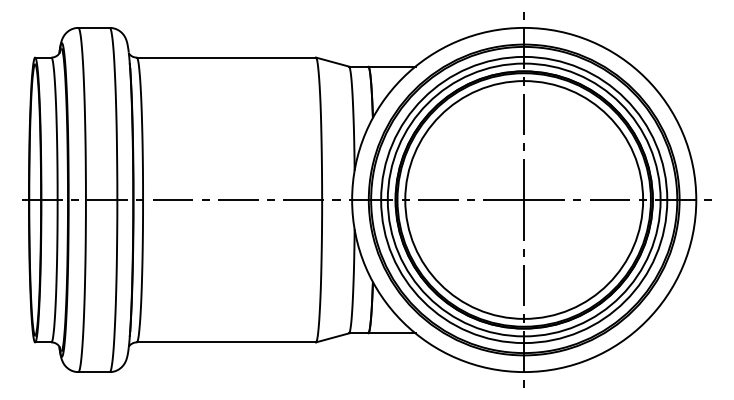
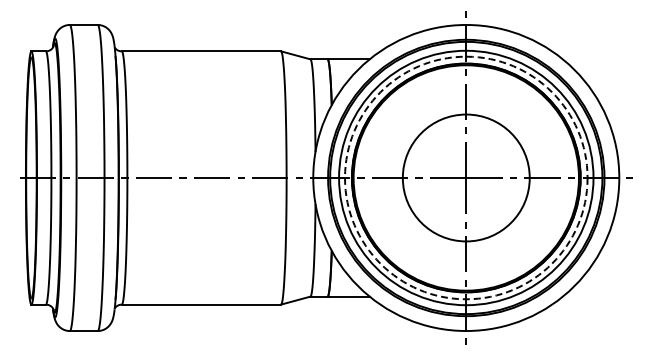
circle: (524, 199) -> (466, 177), size x0.6
circle: (524, 199) -> (466, 177), solid -> dashed

